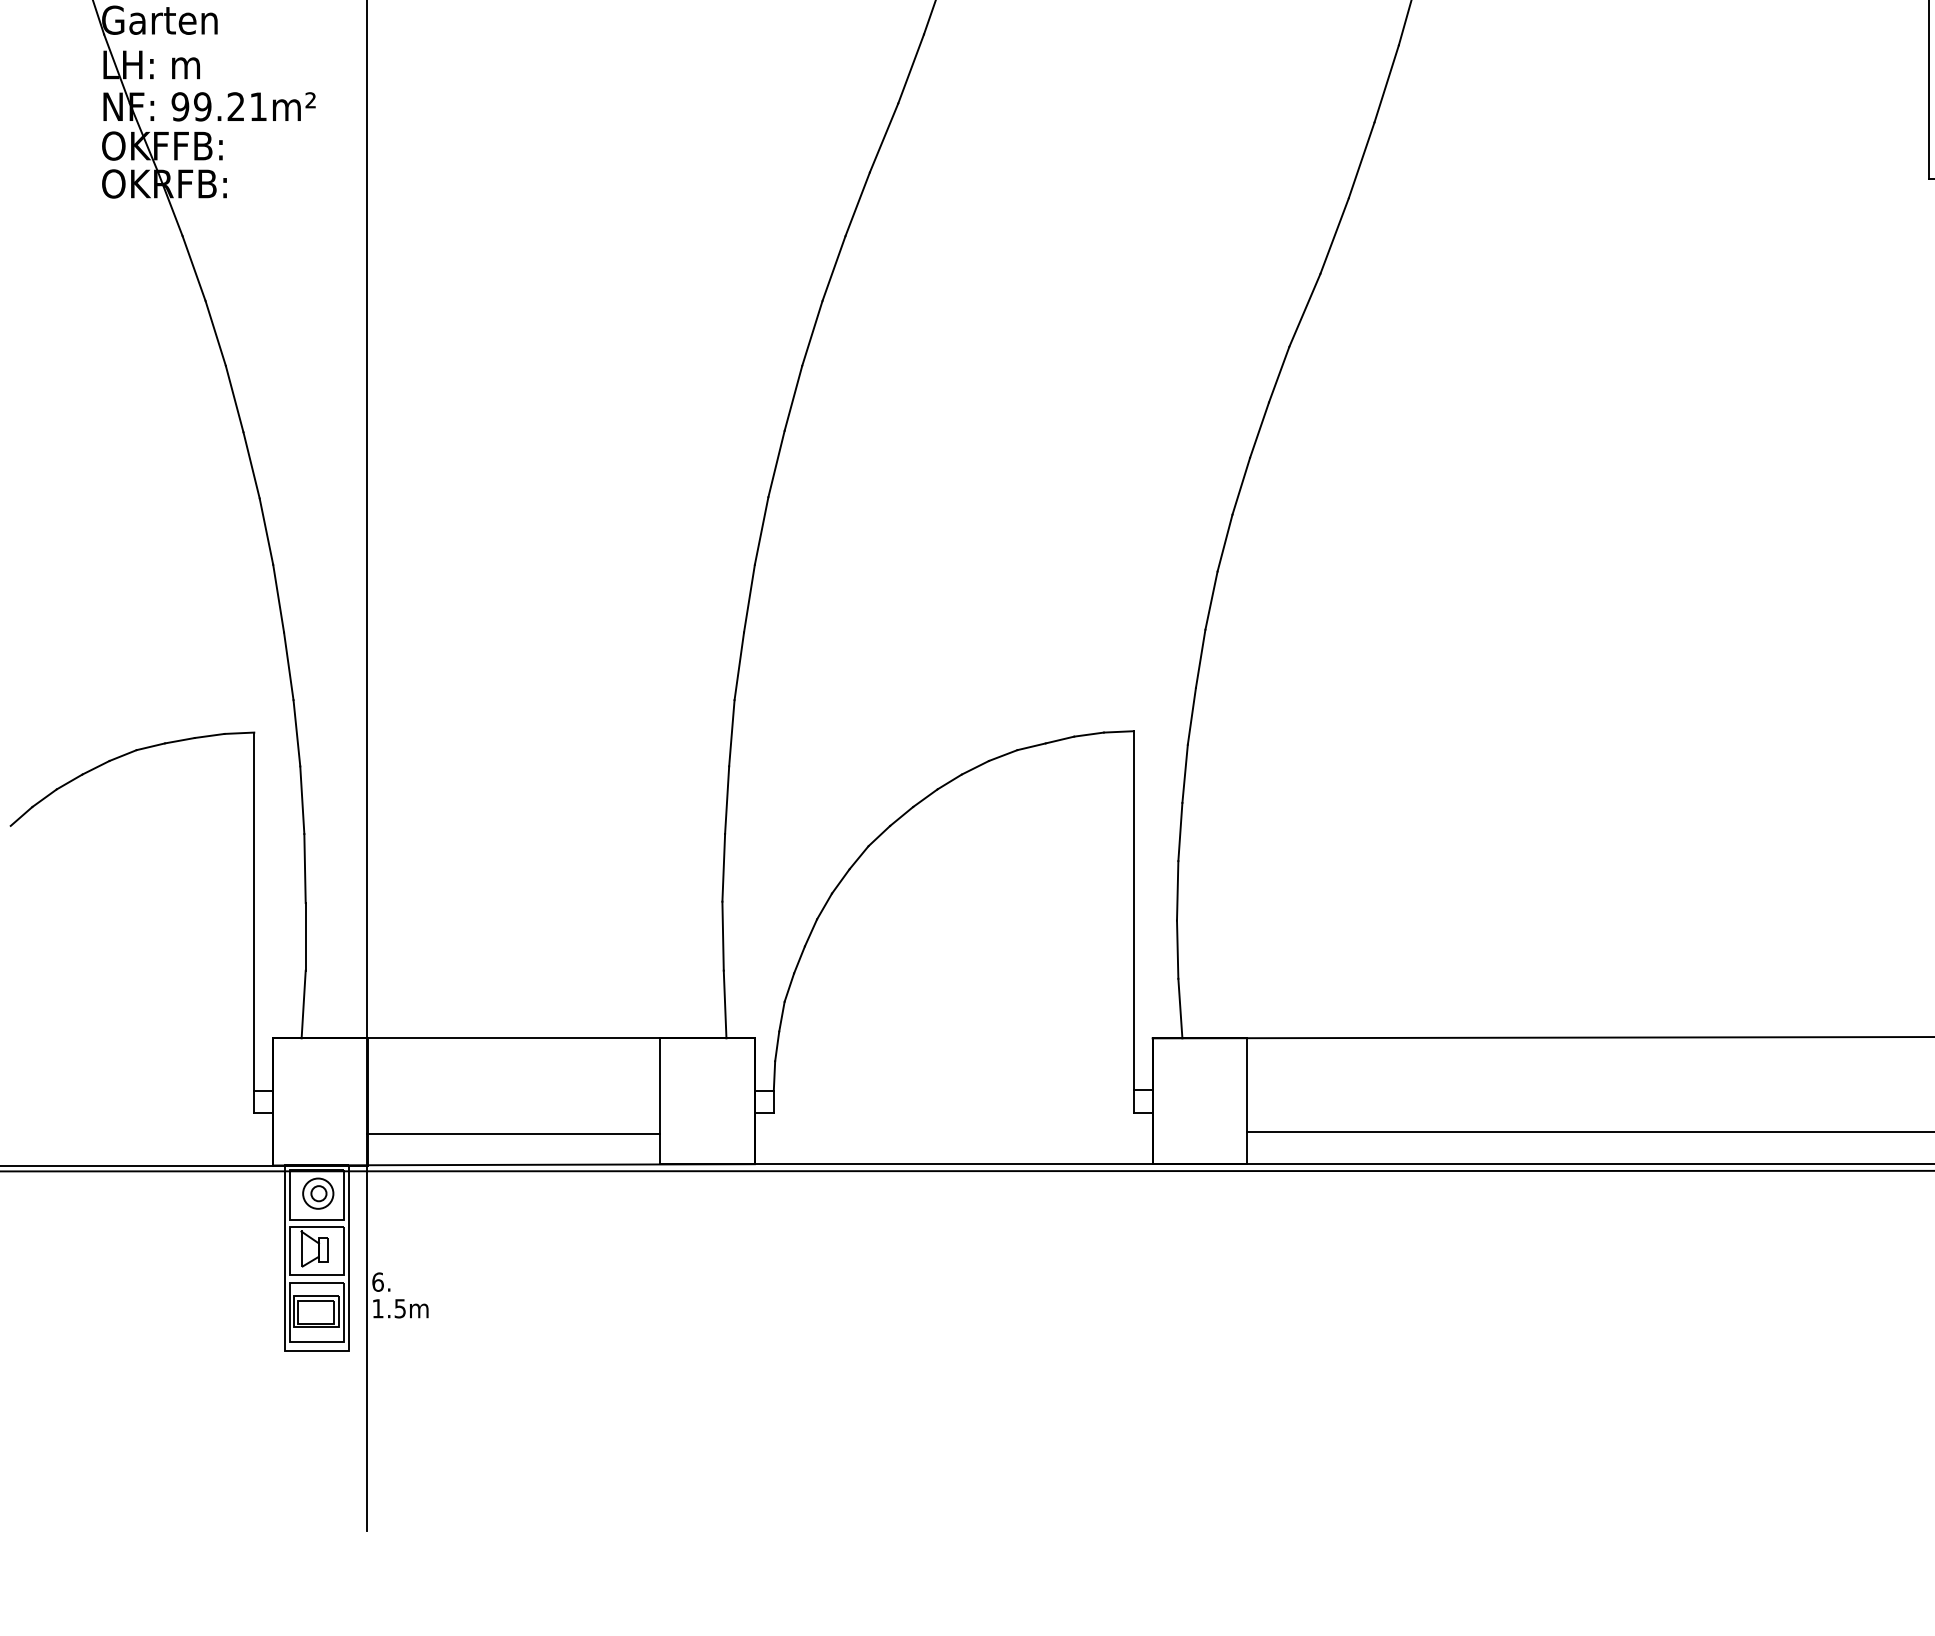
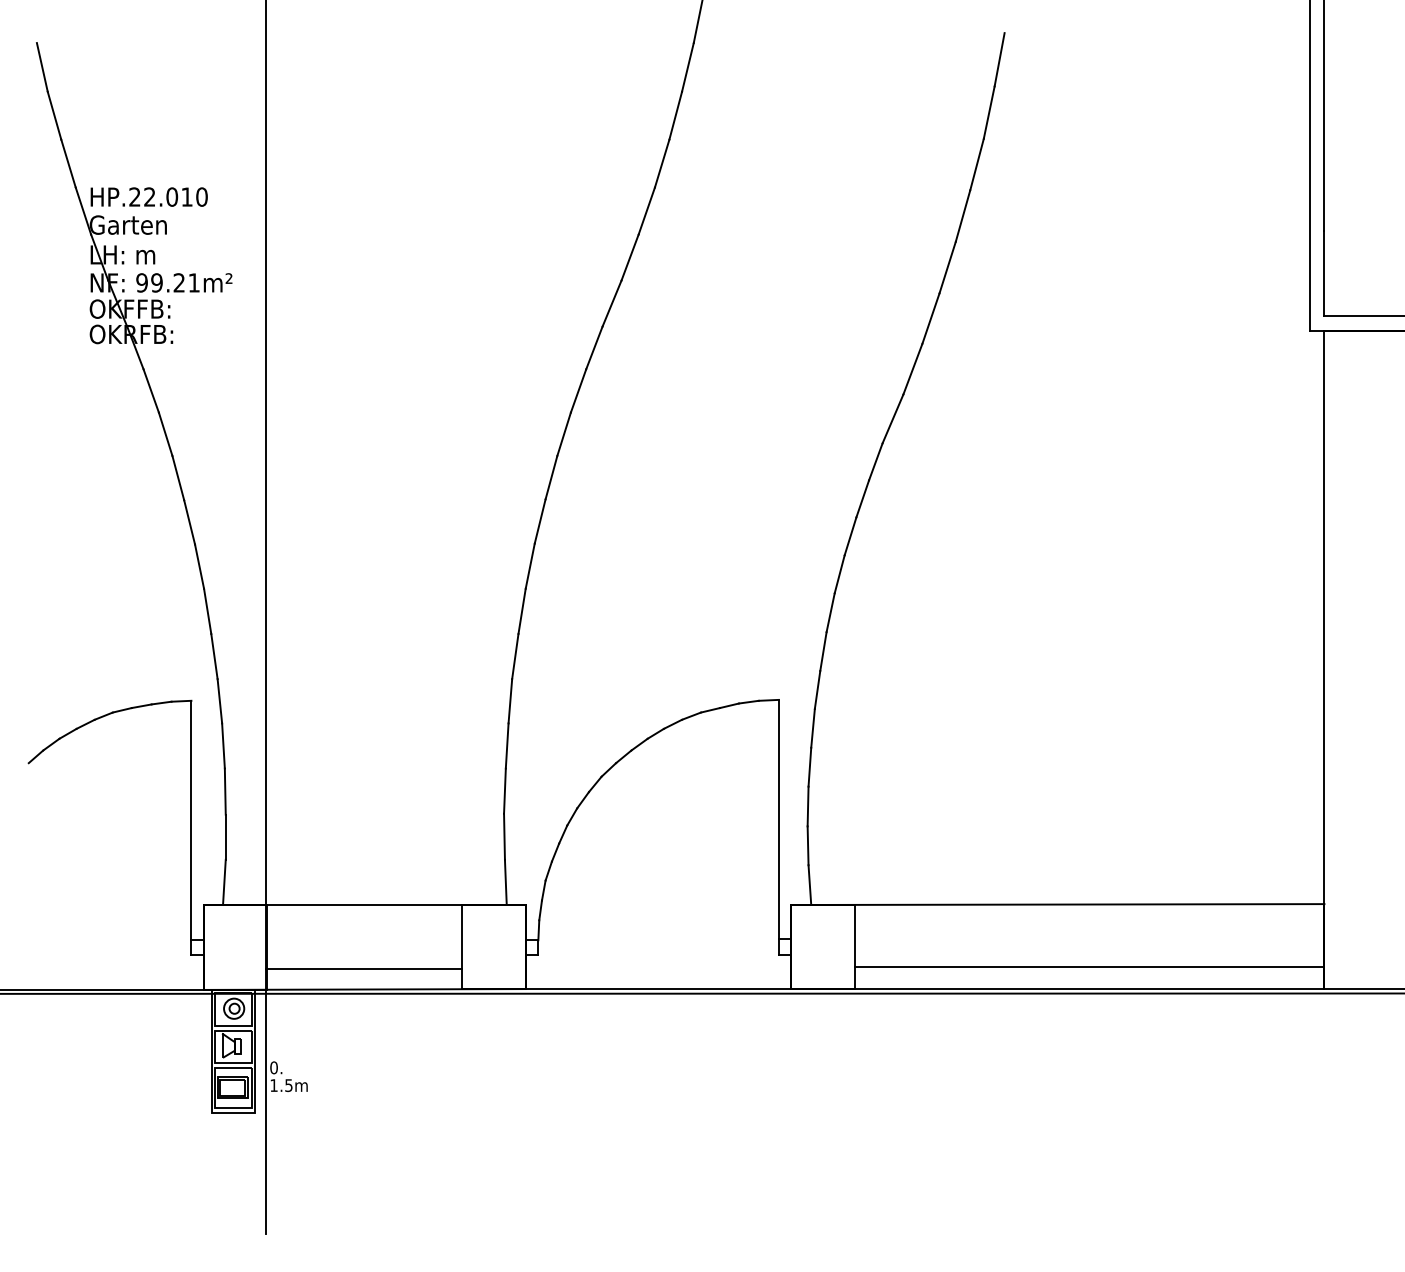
text: (377, 1281) -> (273, 1067), 6. -> 0.

